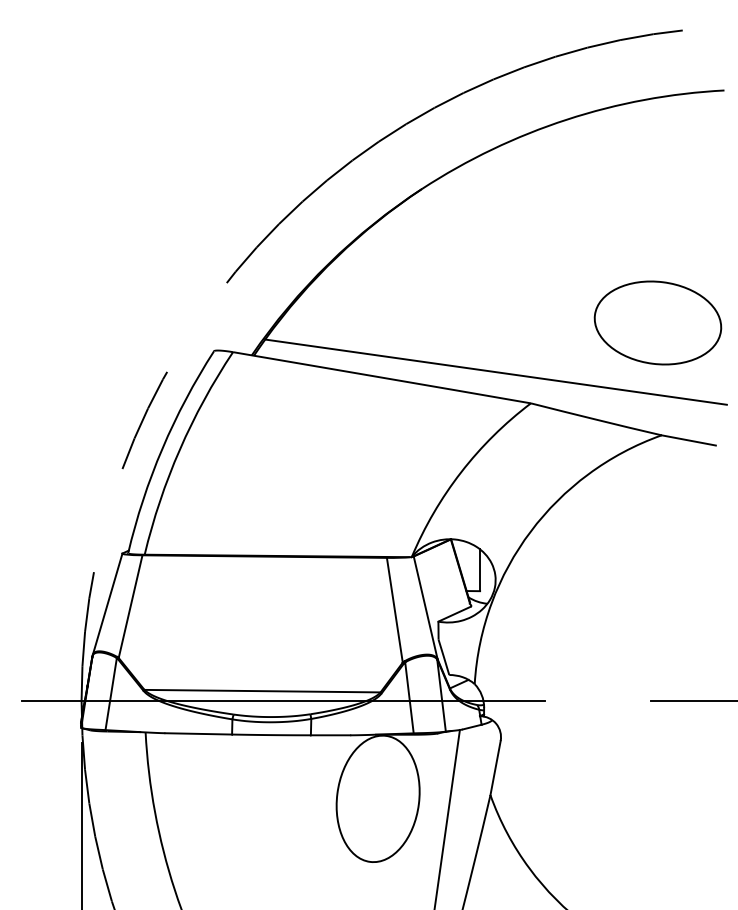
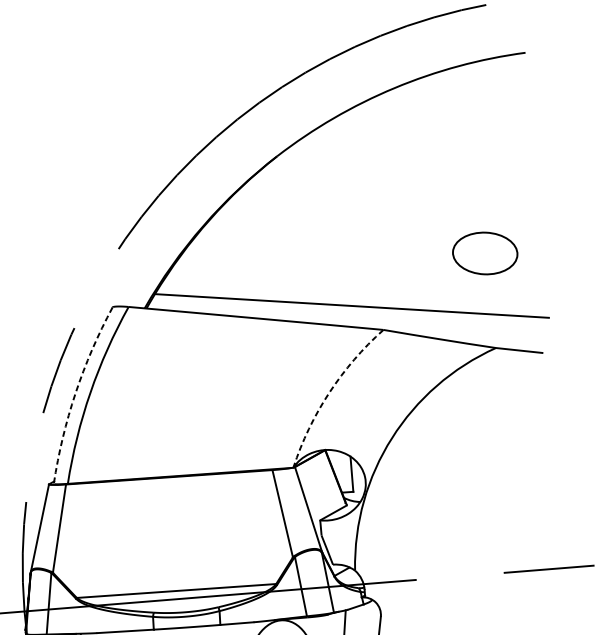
part: (657, 322) -> (484, 253), size x0.6
arc: (162, 448) -> (75, 393), solid -> dashed
arc: (461, 472) -> (329, 392), solid -> dashed

